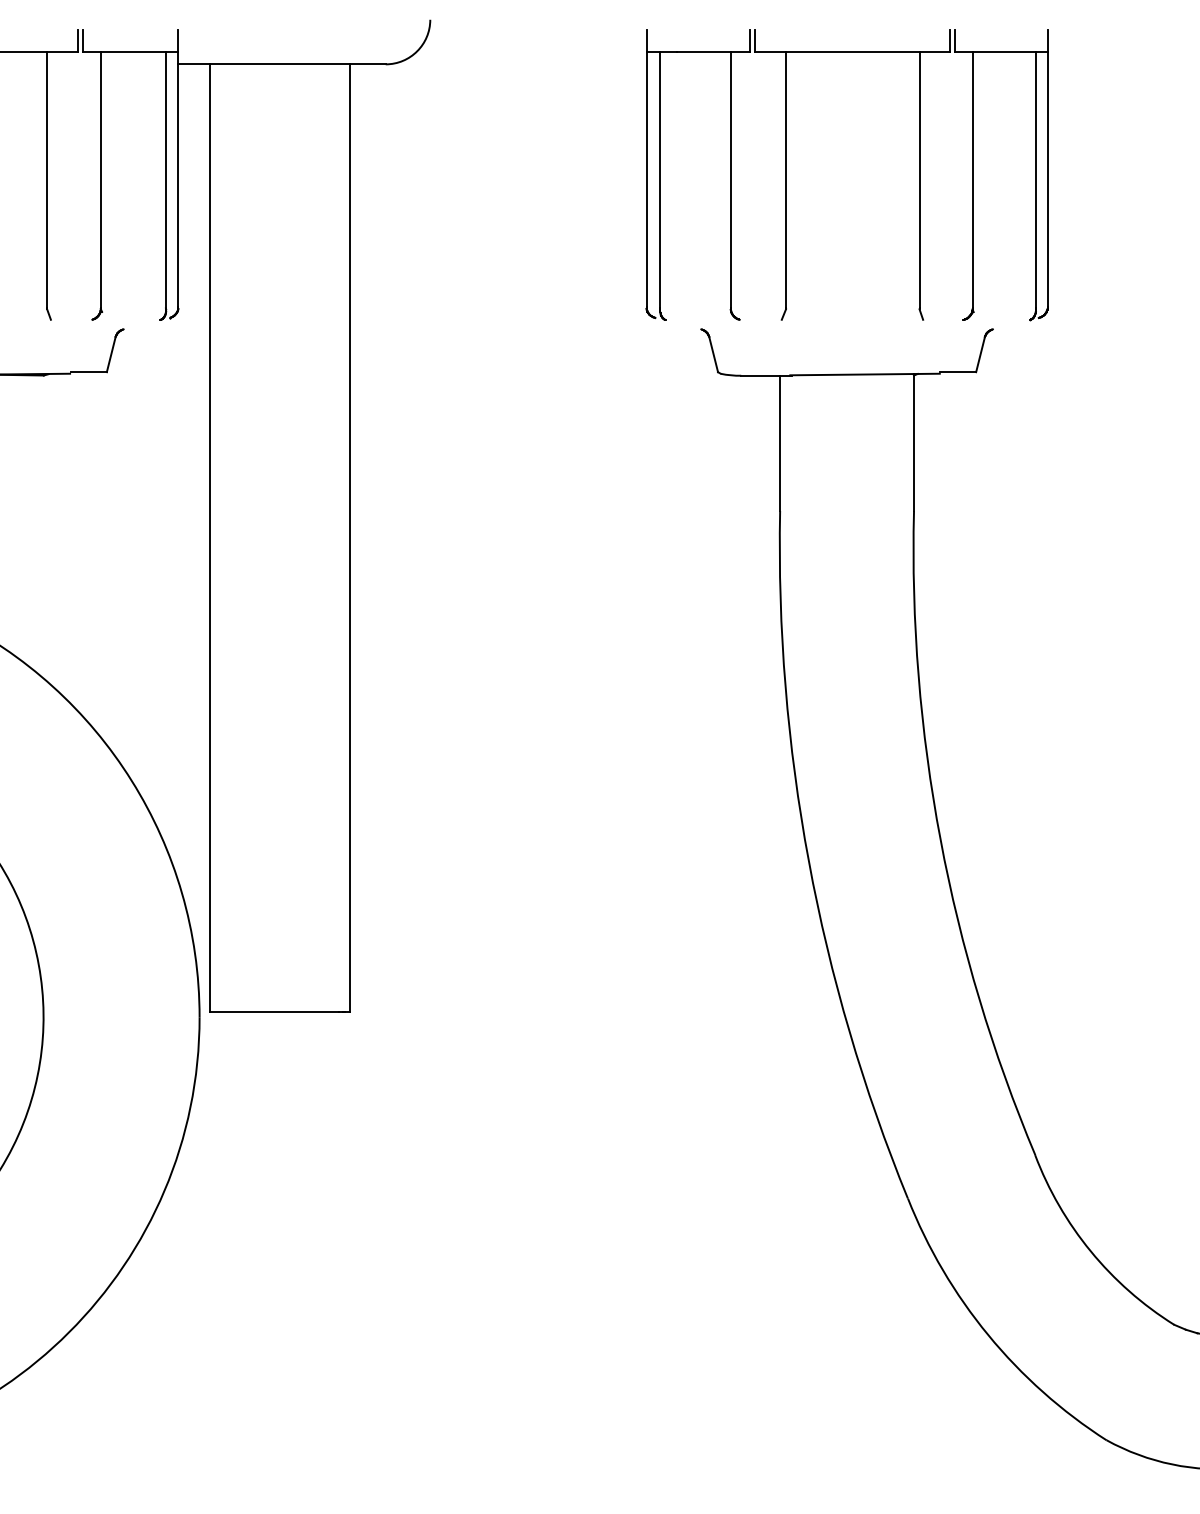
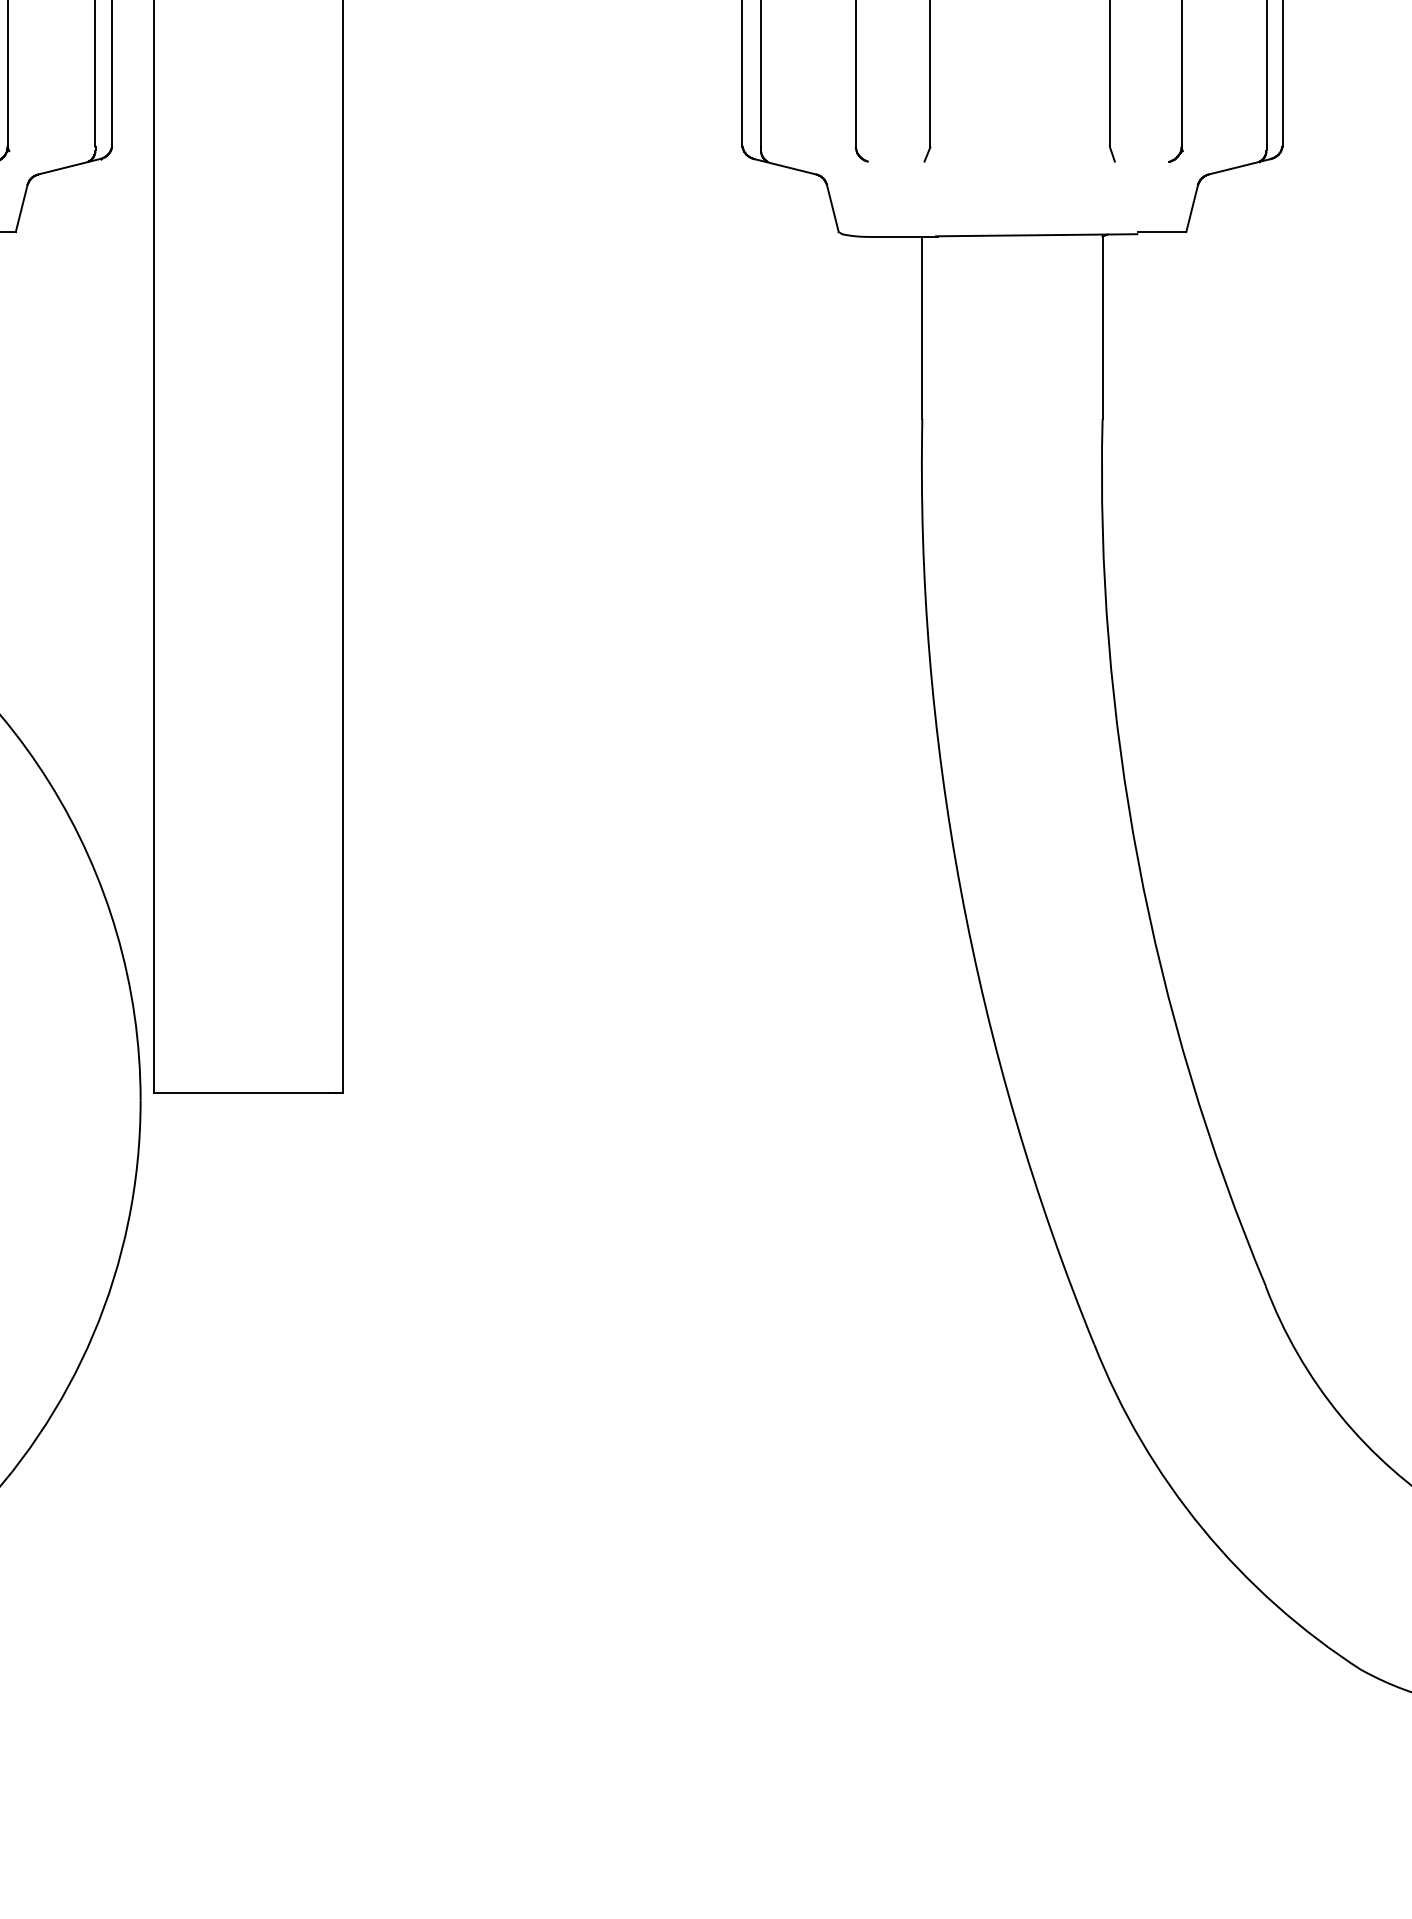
line: (146, 323) -> (69, 166), added
line: (678, 323) -> (785, 166), added
line: (1015, 323) -> (1239, 166), added

